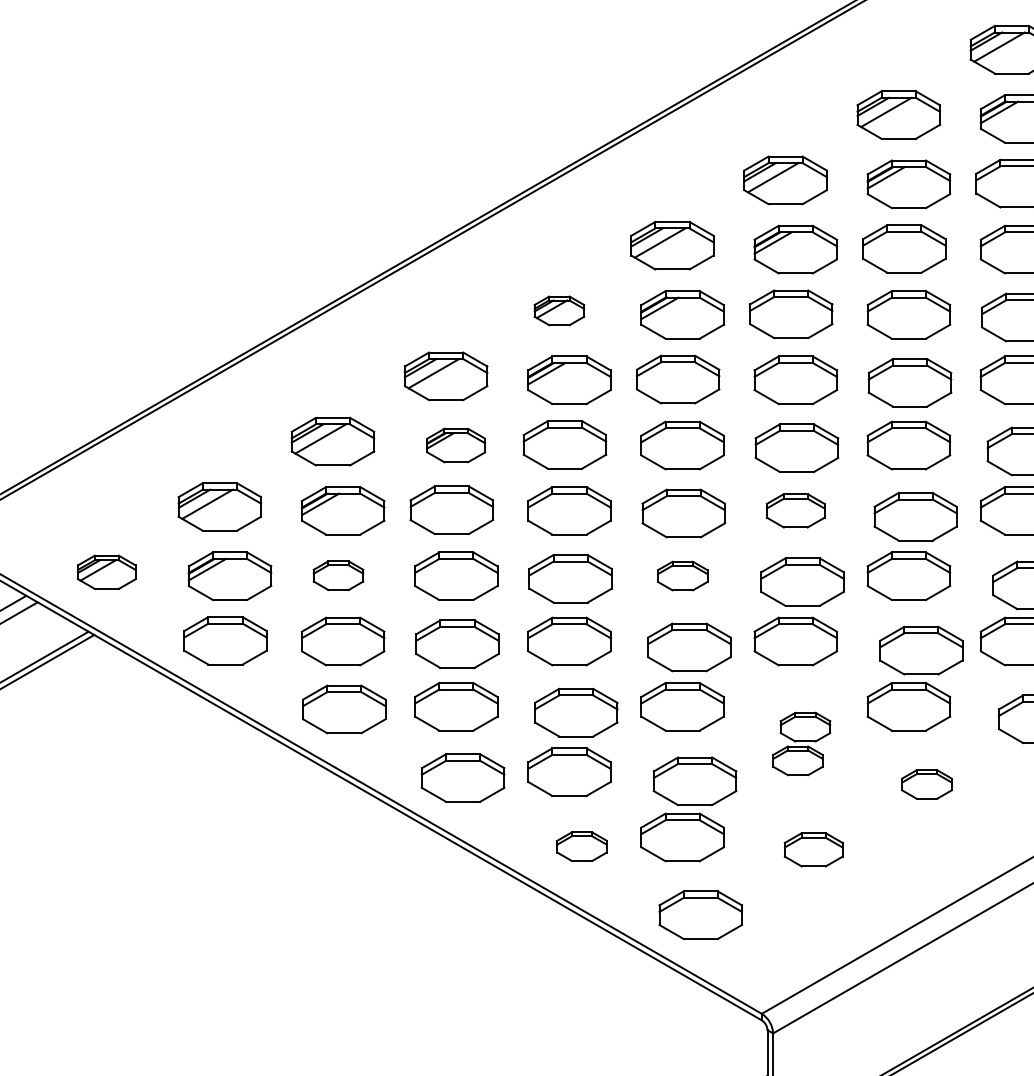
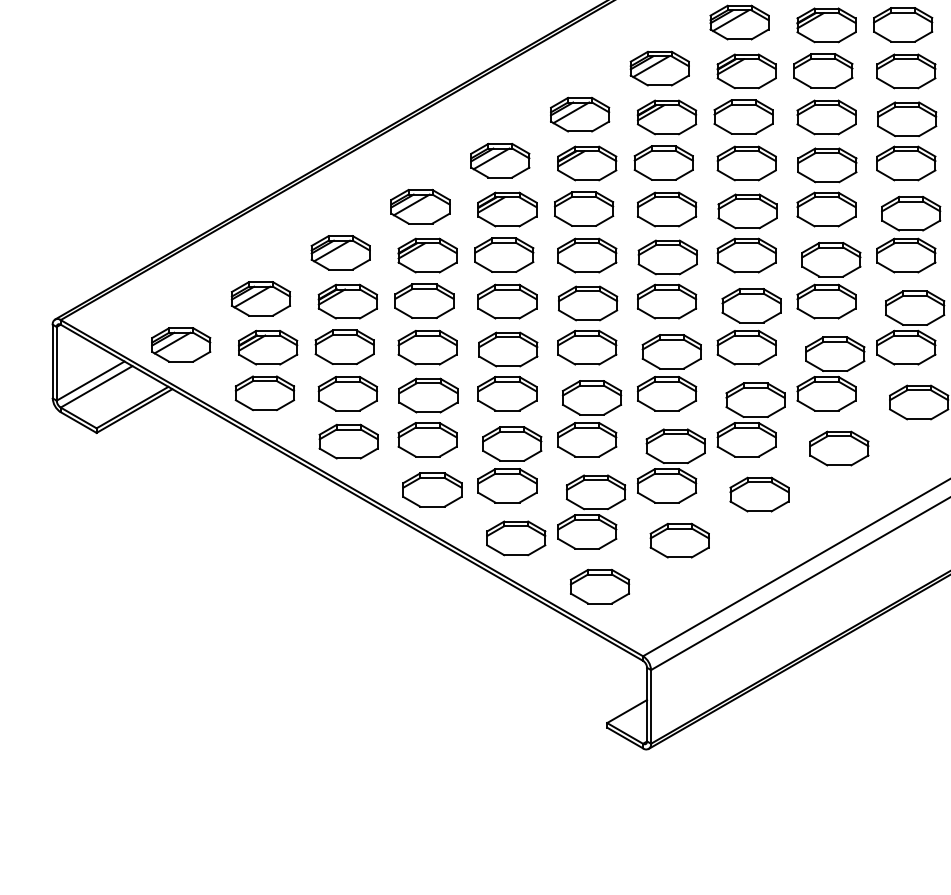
part: (559, 310) -> (500, 160), size x1.67
part: (456, 445) -> (427, 255), size x1.43
part: (795, 510) -> (666, 301), size x1.43
part: (107, 571) -> (181, 344), size x1.43
part: (338, 575) -> (344, 347), size x1.67
part: (682, 575) -> (587, 347), size x1.67
part: (800, 743) -> (670, 465), size x1.67
part: (926, 784) -> (759, 494), size x1.67
part: (582, 846) -> (516, 538), size x1.67
part: (813, 849) -> (679, 540), size x1.43

